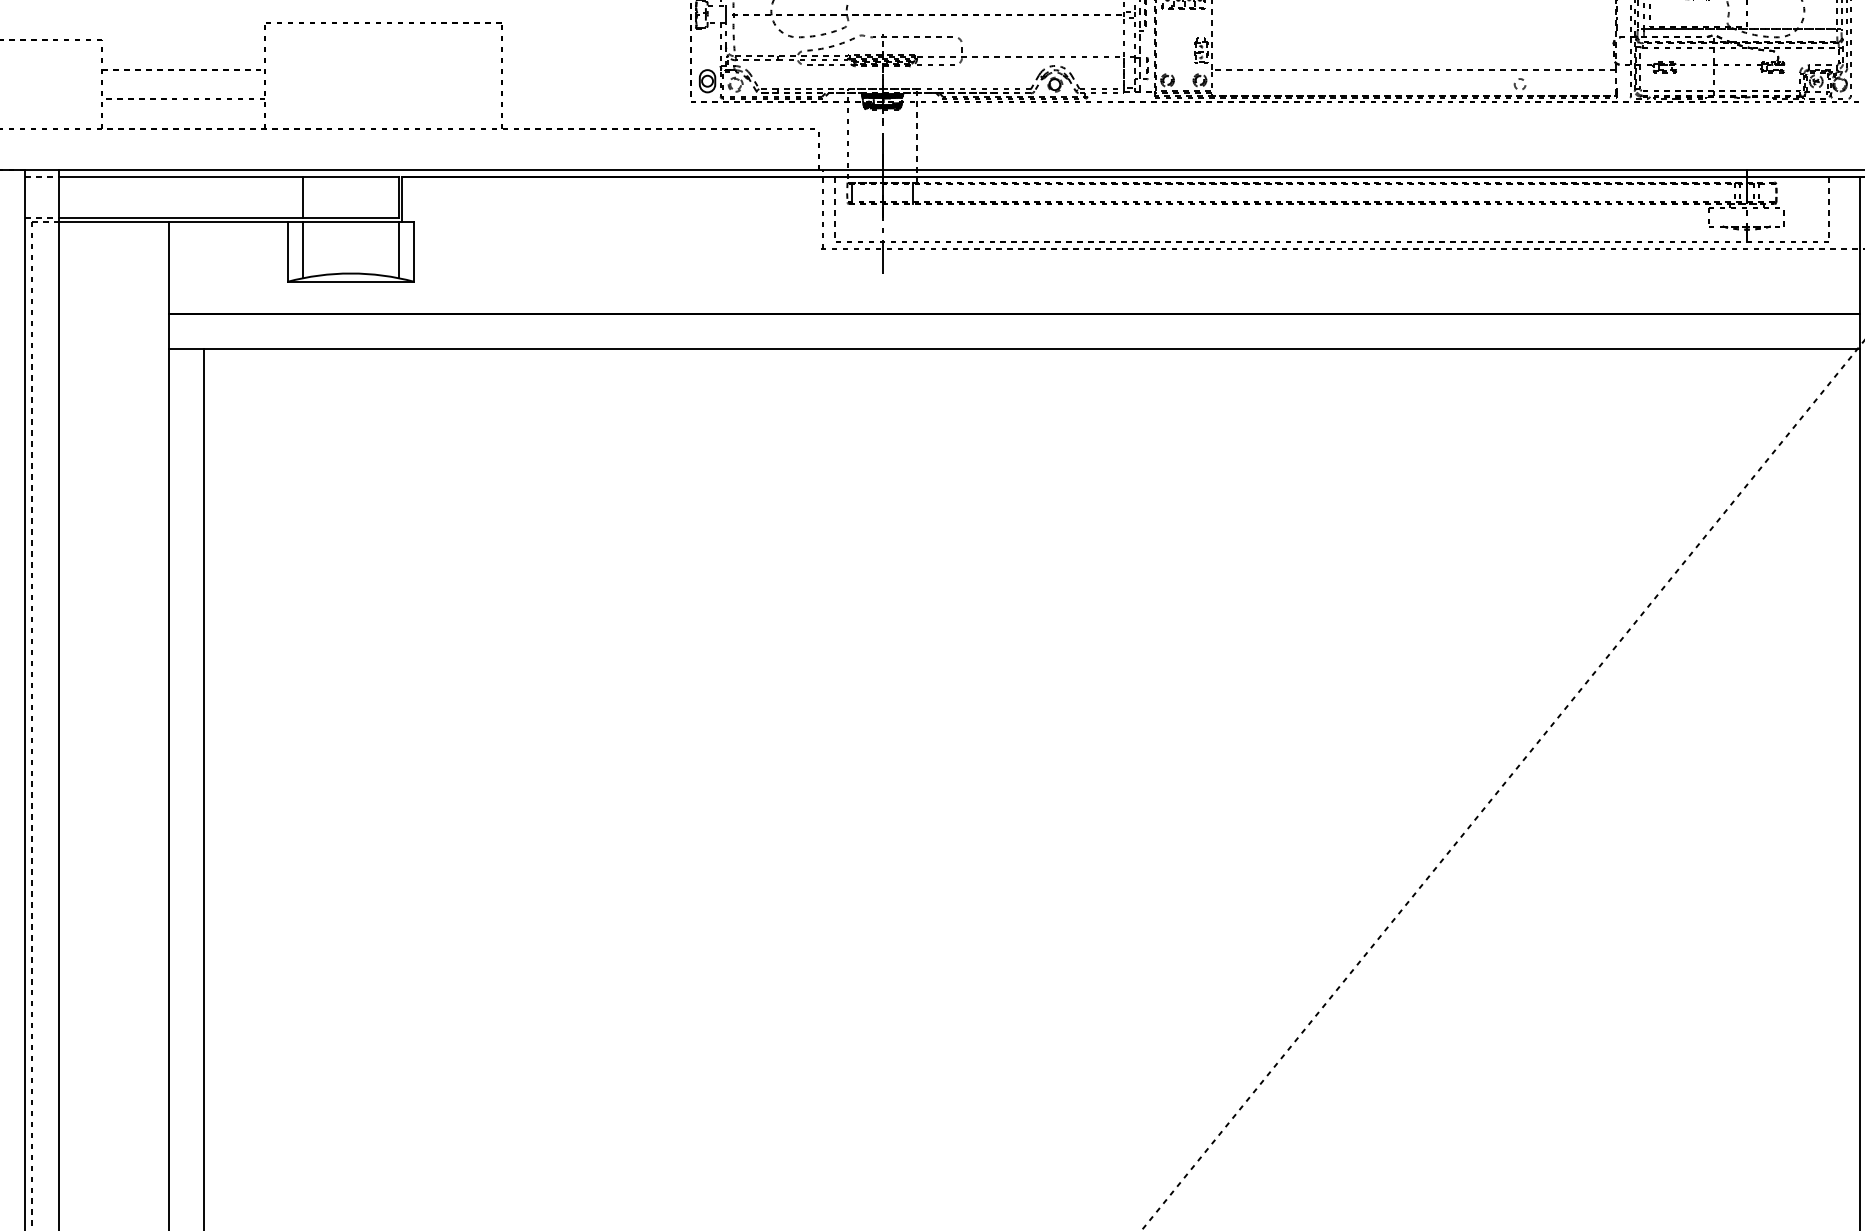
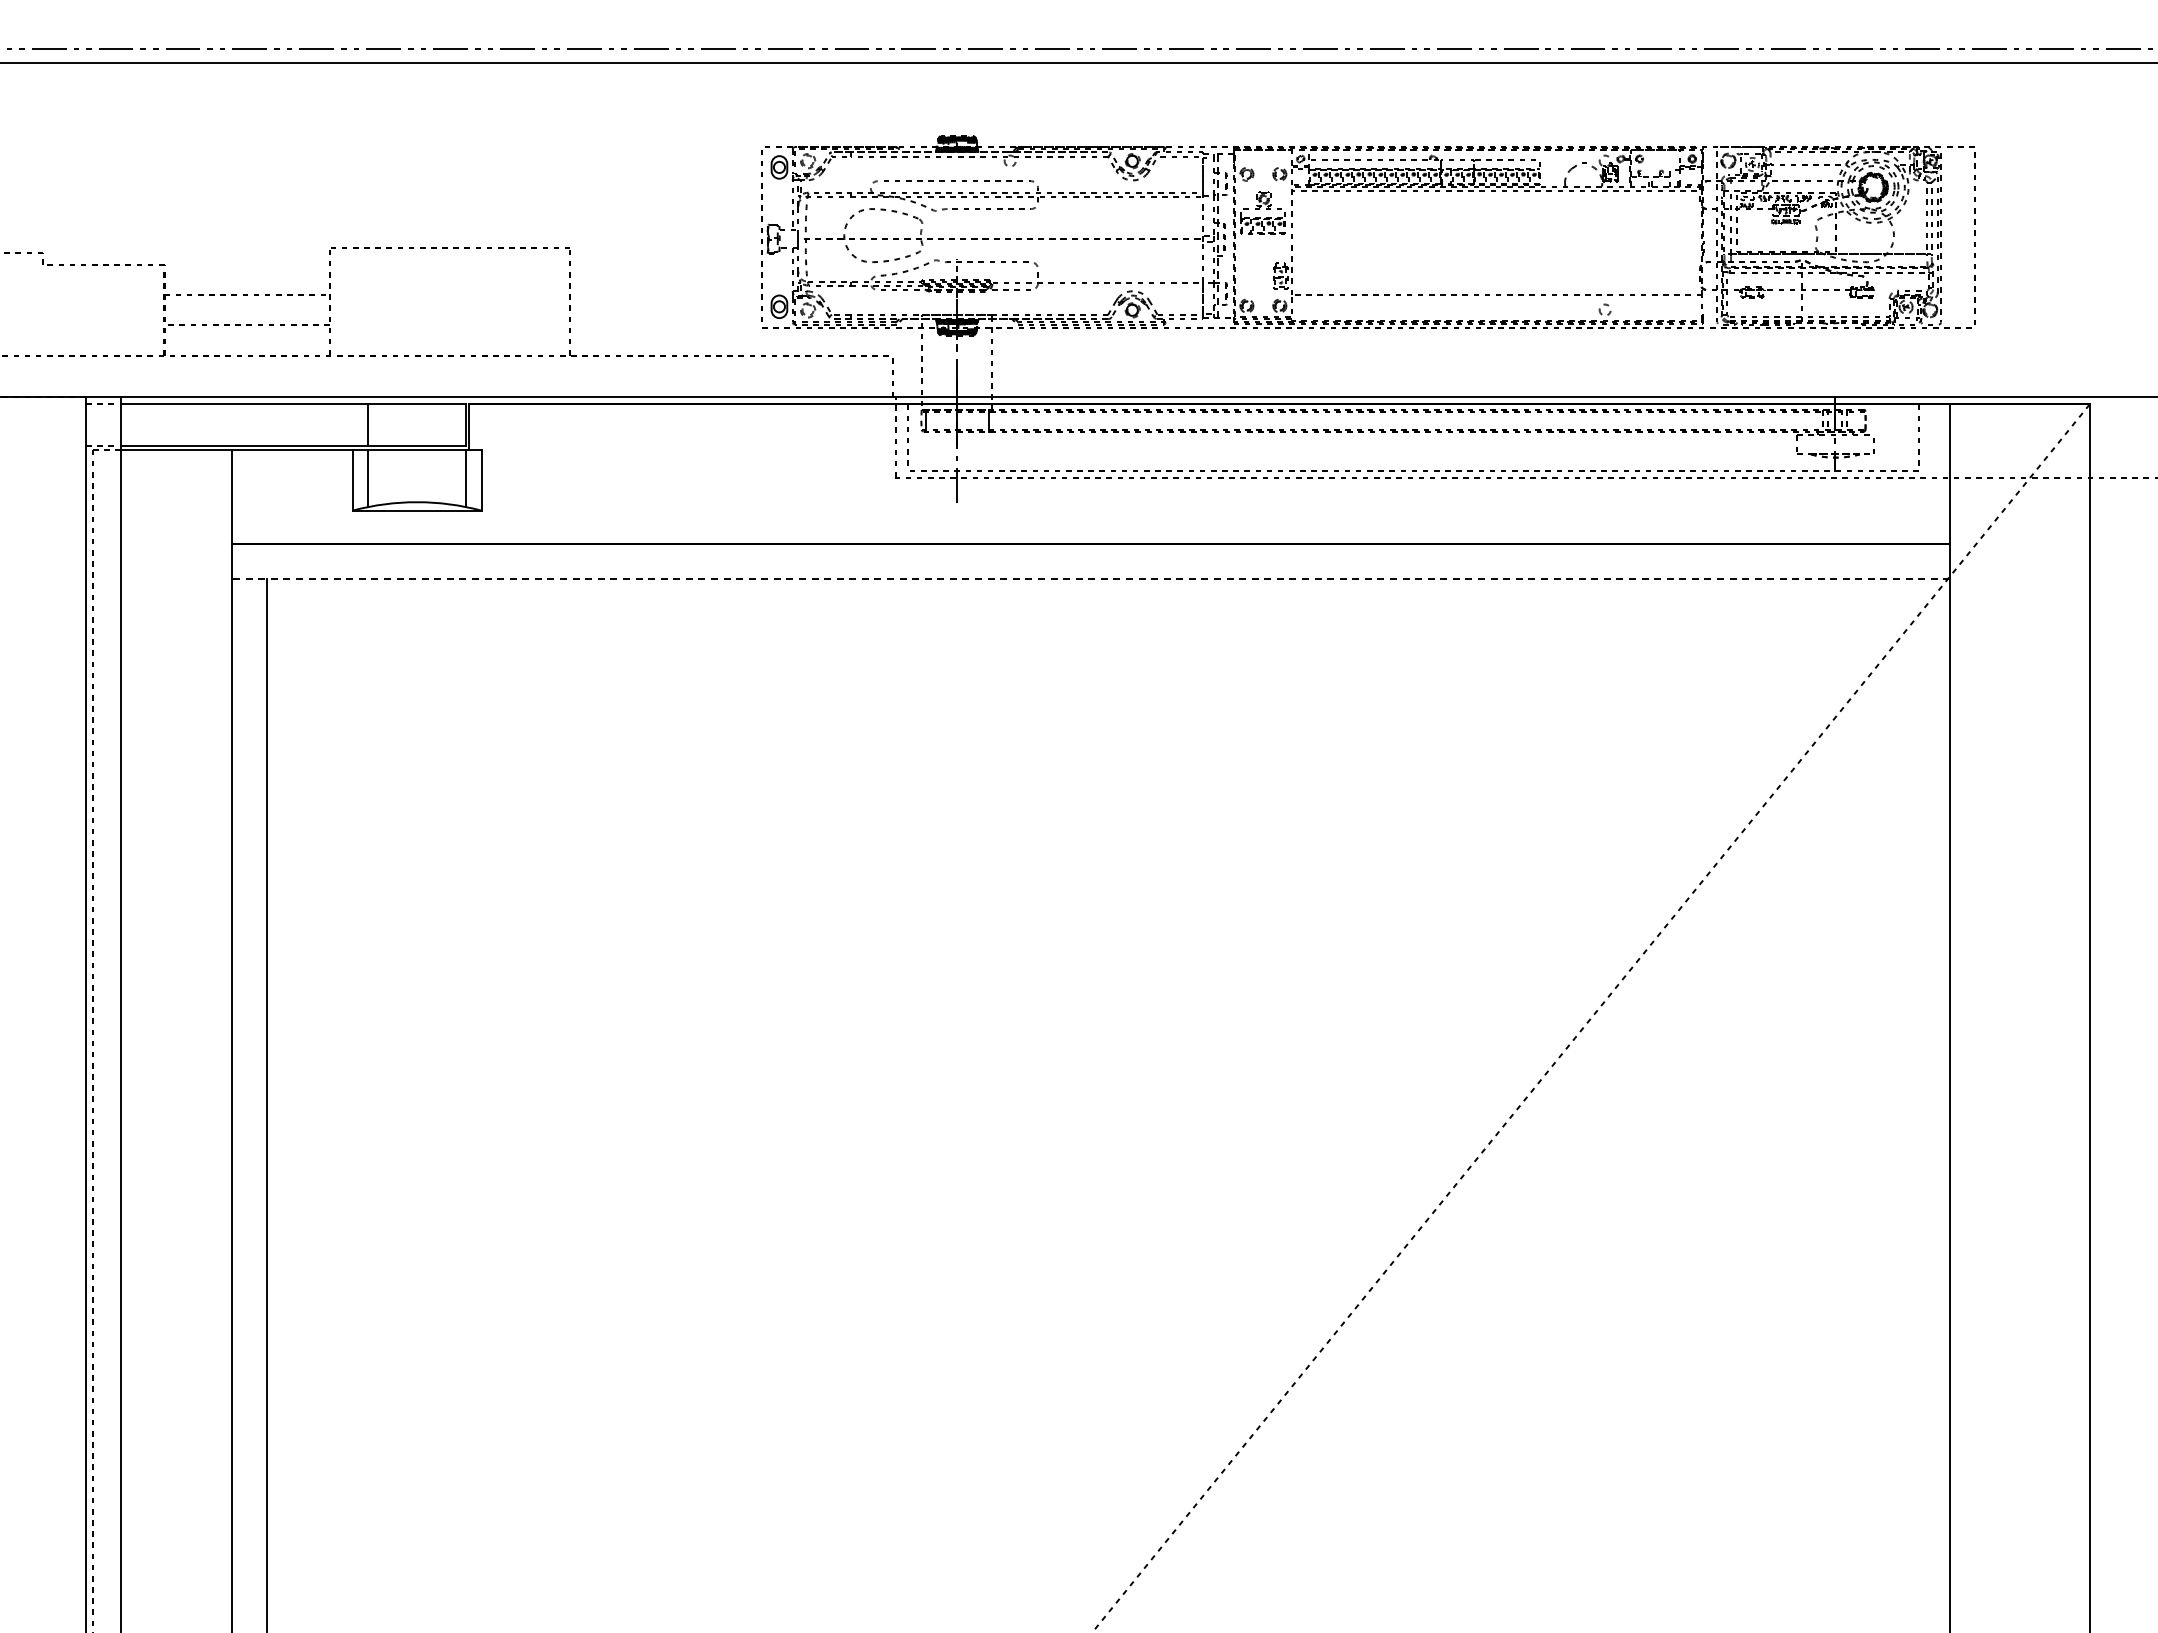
line: (1014, 348) -> (1091, 578), solid -> dashed

